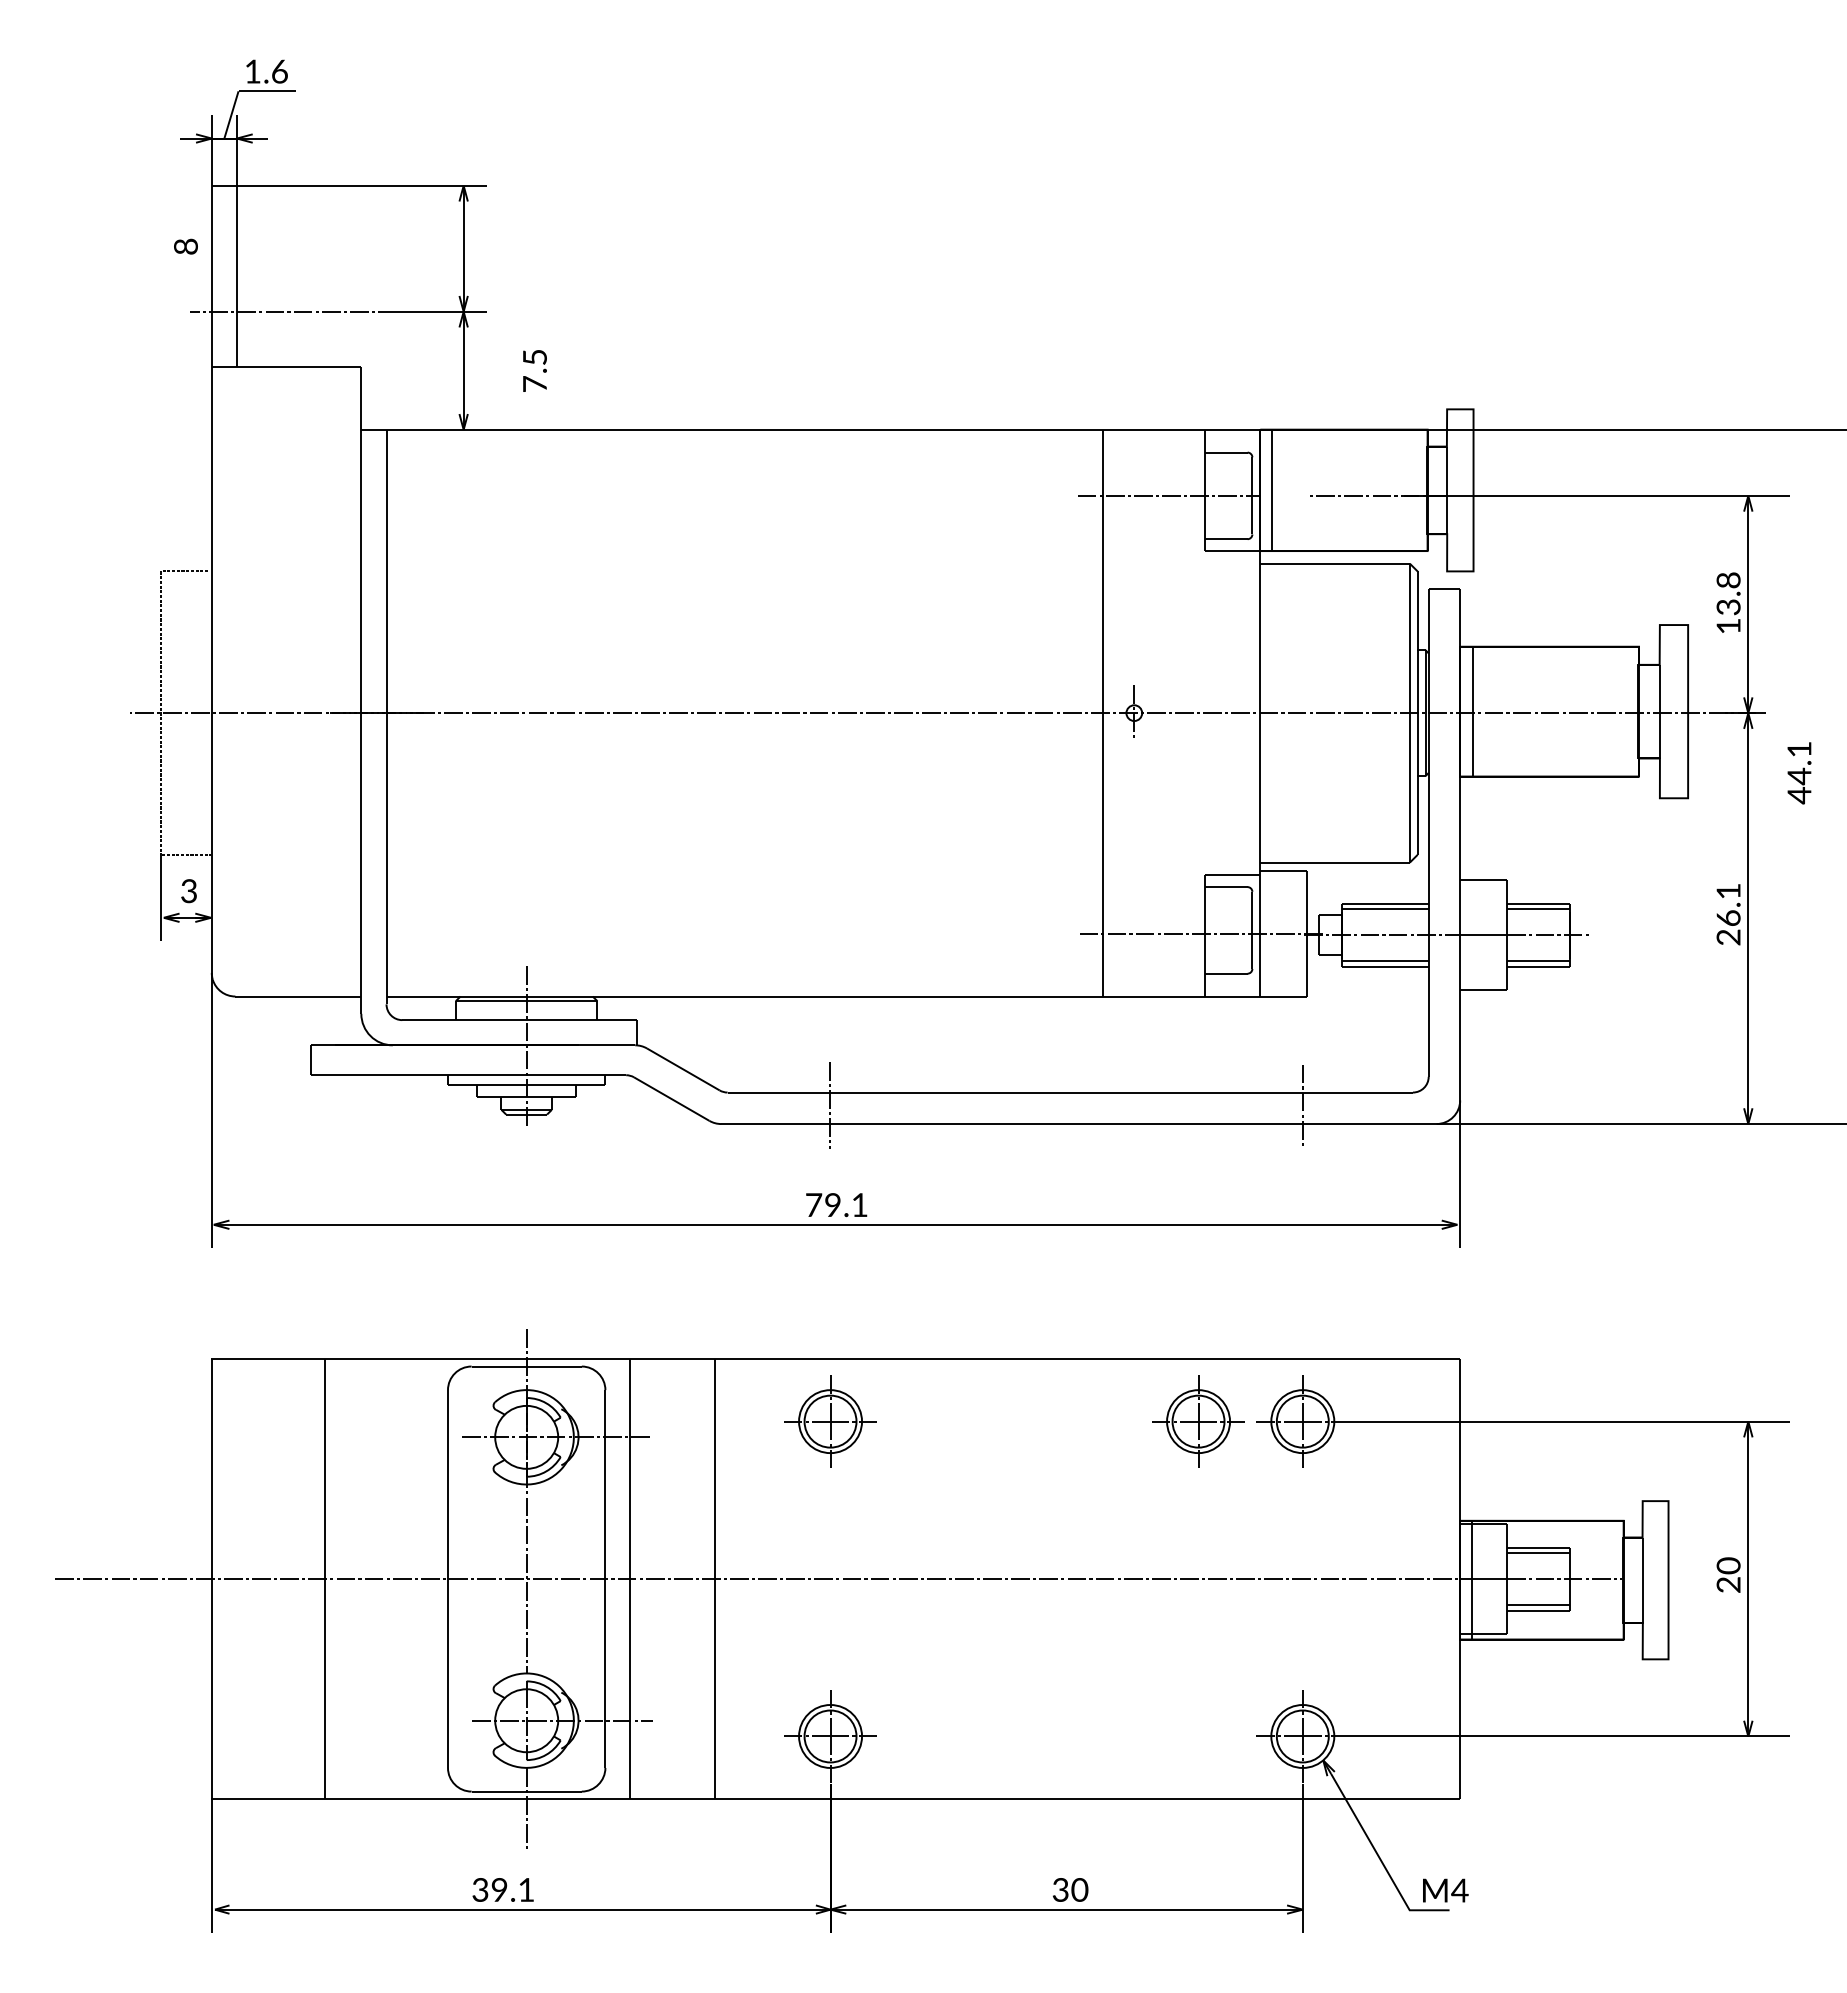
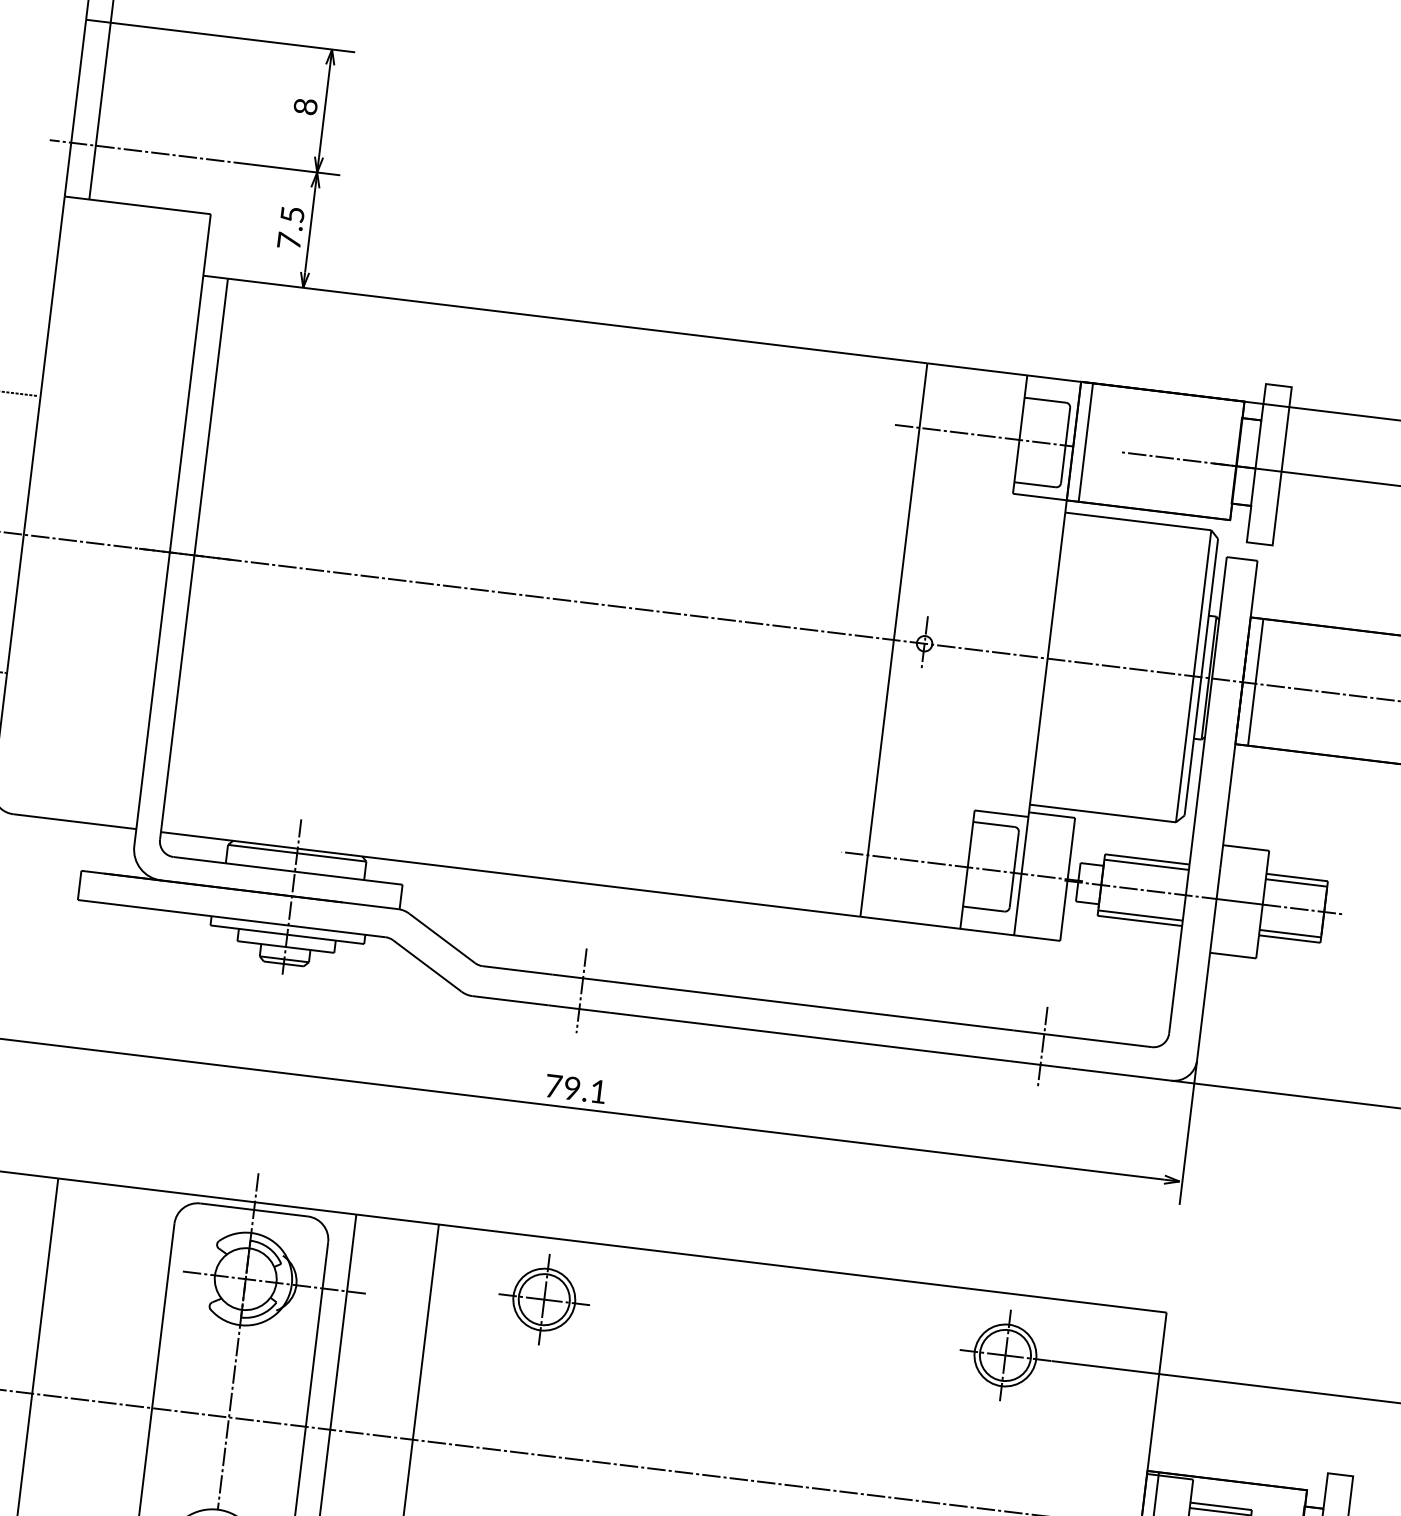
text: (185, 246) -> (305, 106), moved
text: (534, 370) -> (290, 227), moved
part: (1198, 1421) -> (903, 1343), removed

